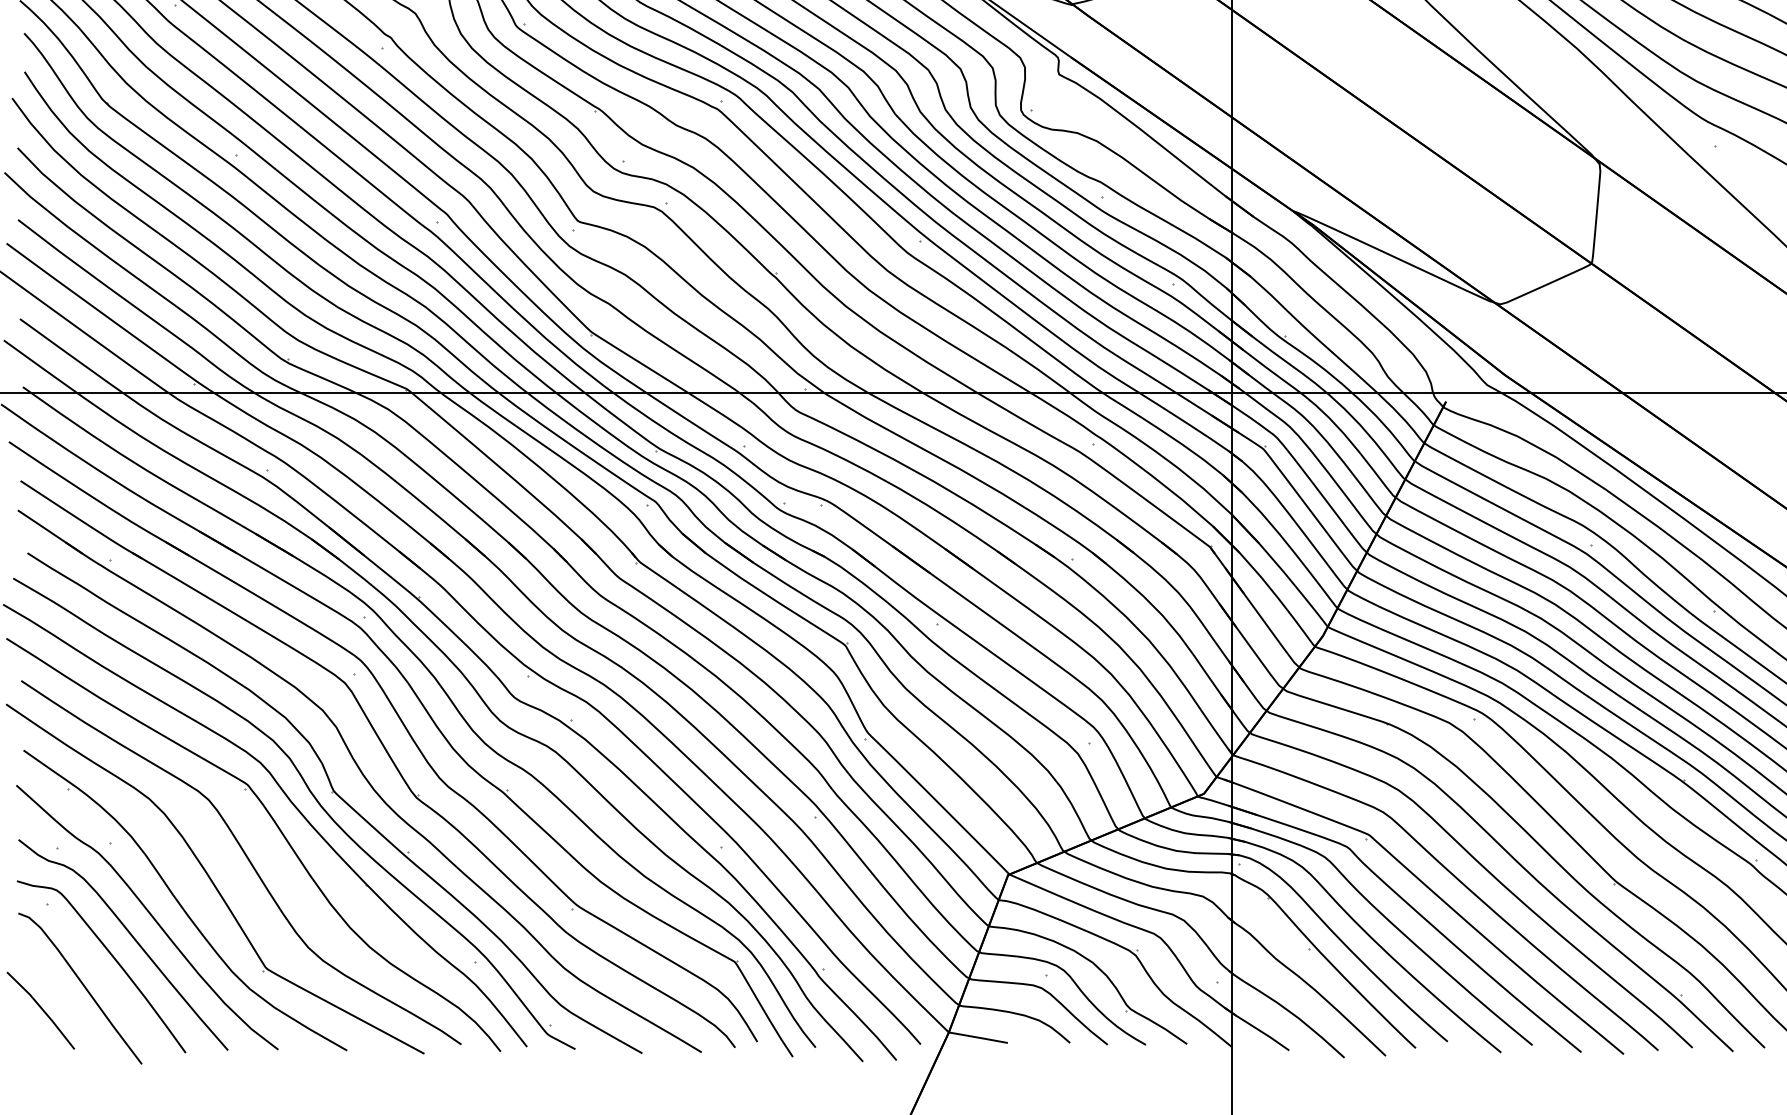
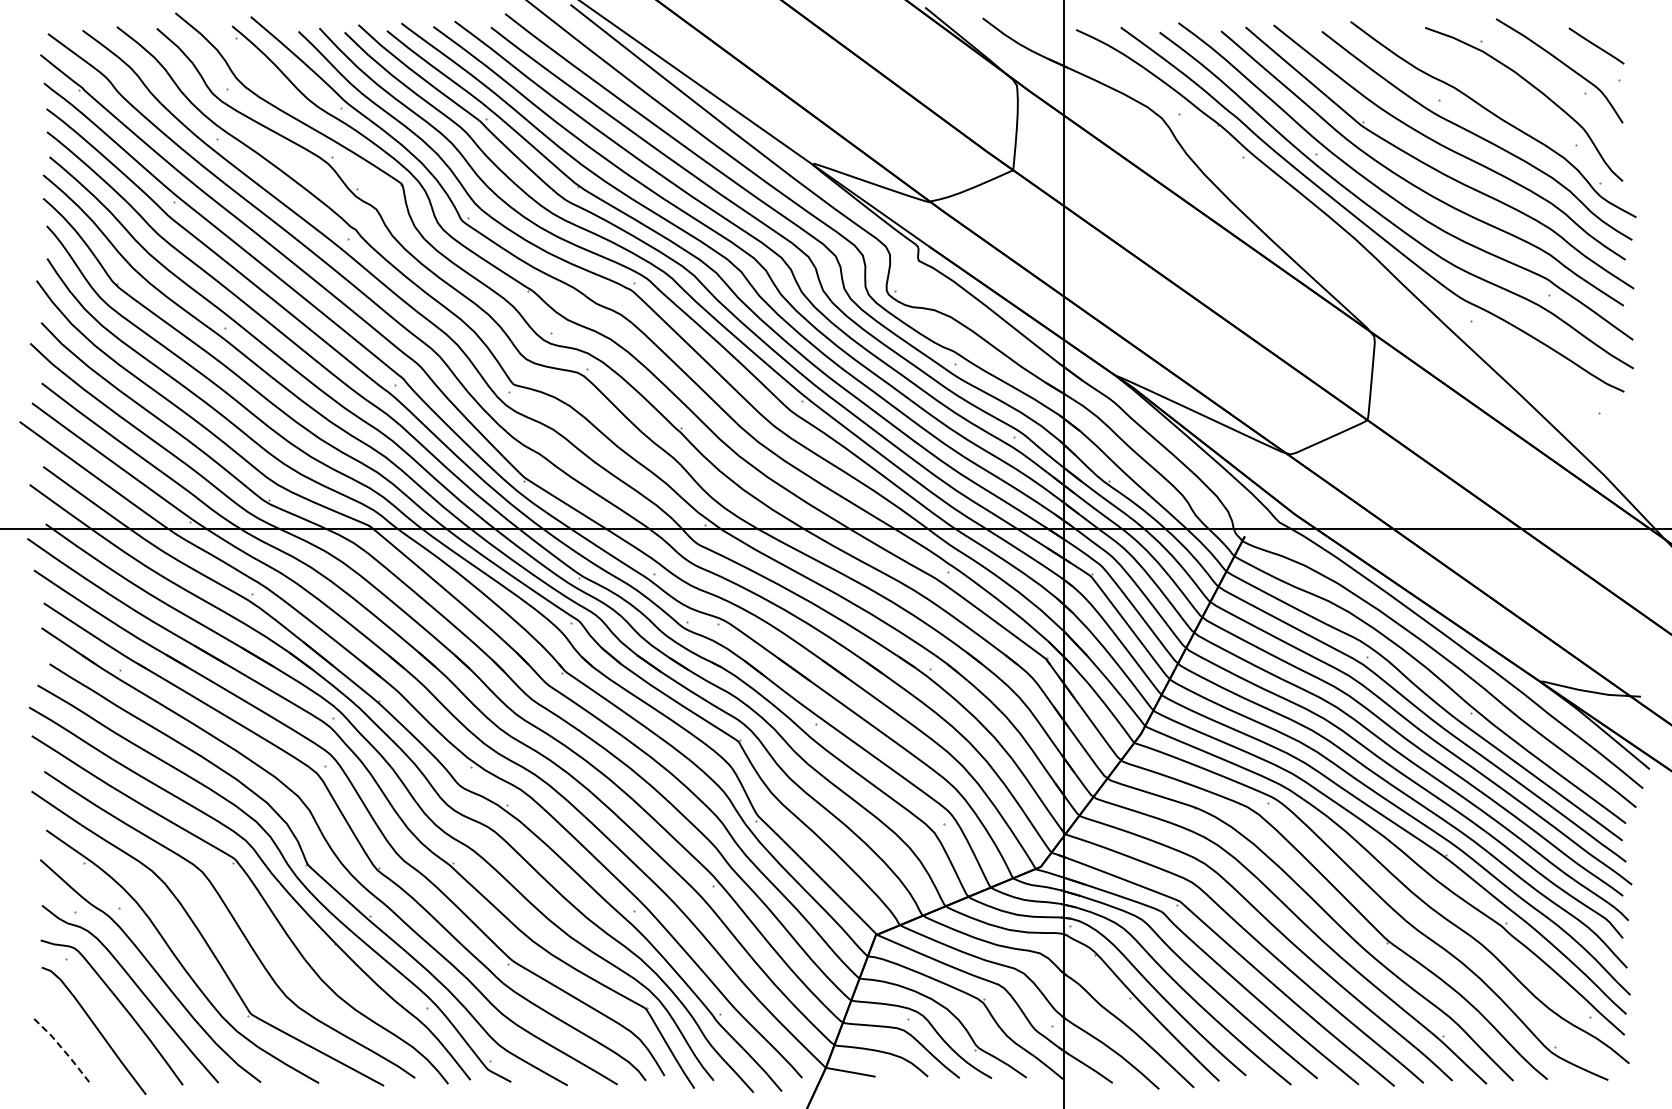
line: (41, 1009) -> (61, 1048), solid -> dashed

